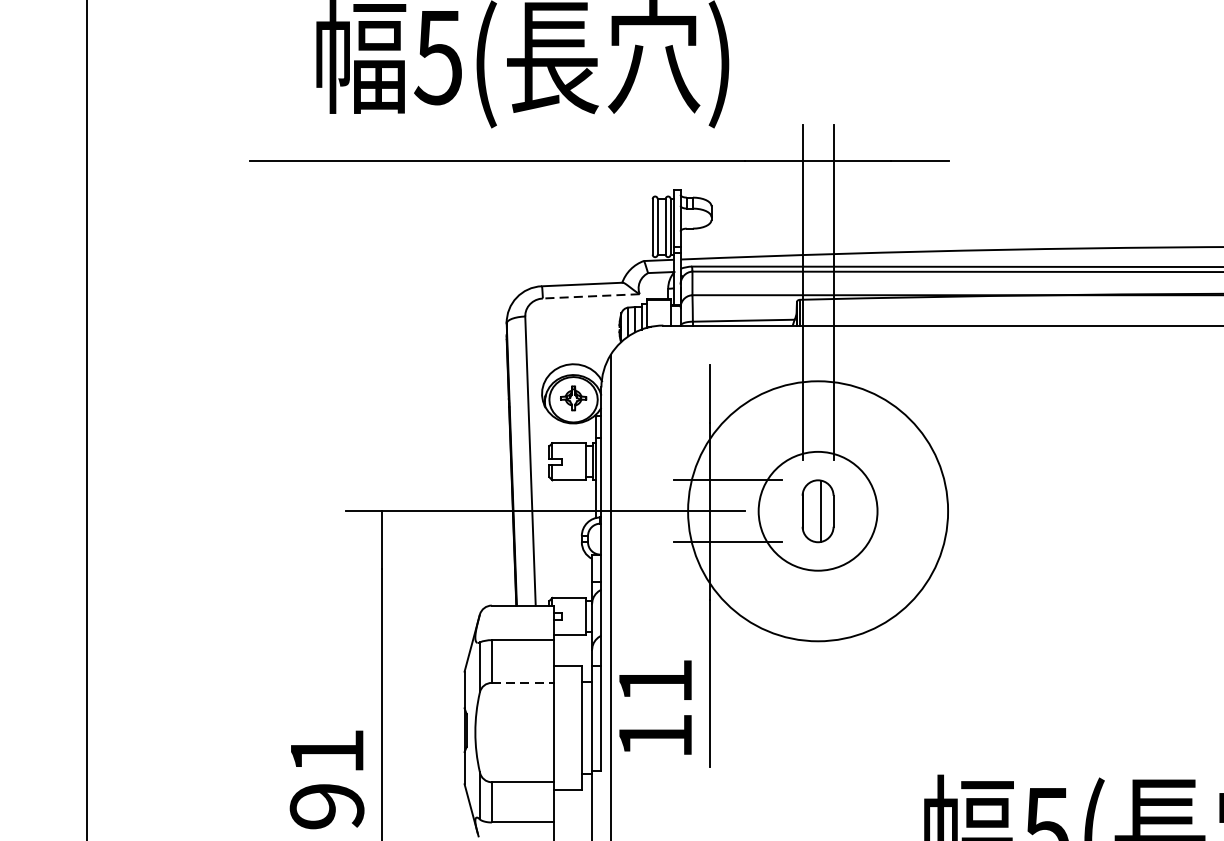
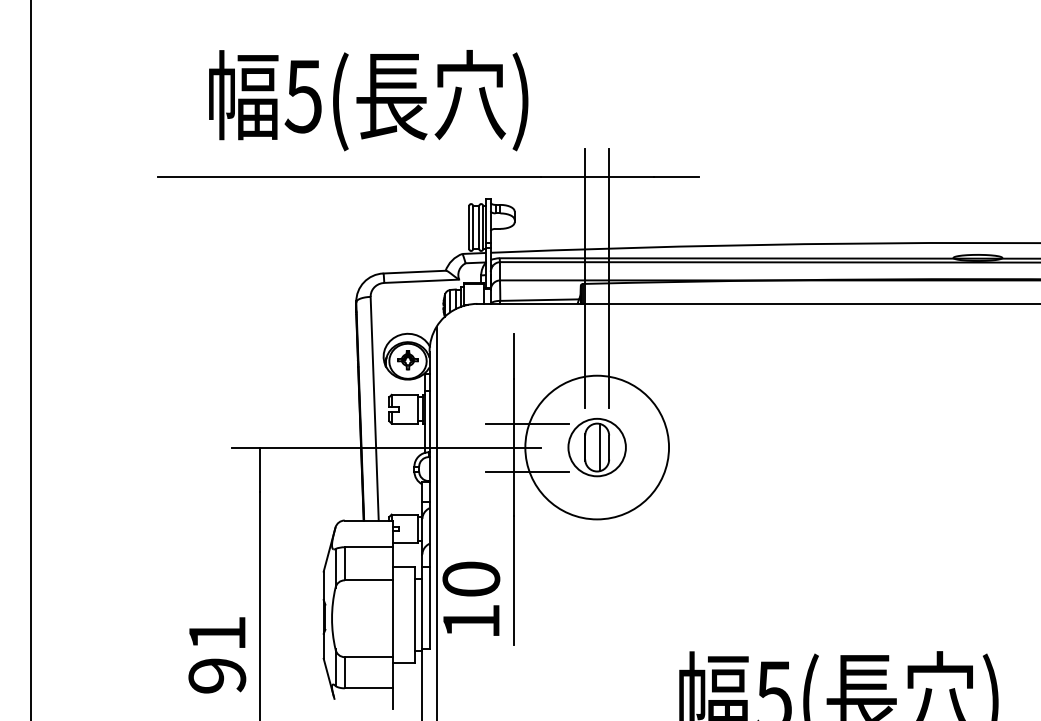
line: (591, 296) -> (421, 281), dashed -> solid
circle: (817, 511) -> (596, 447), size x0.62
circle: (818, 511) -> (597, 447), size x0.71
text: (655, 680) -> (471, 578), 11 -> 10
line: (523, 683) -> (369, 580), dashed -> solid

